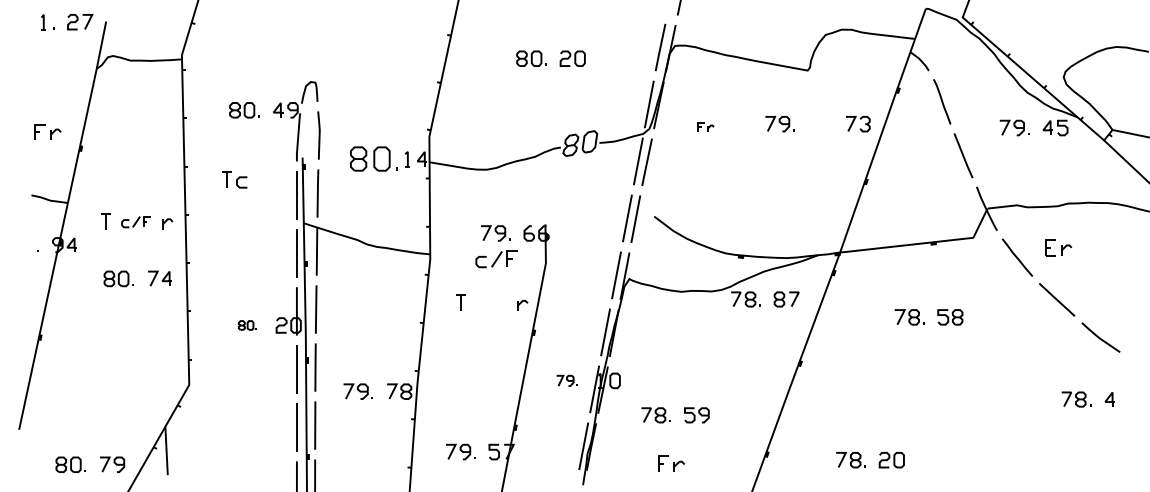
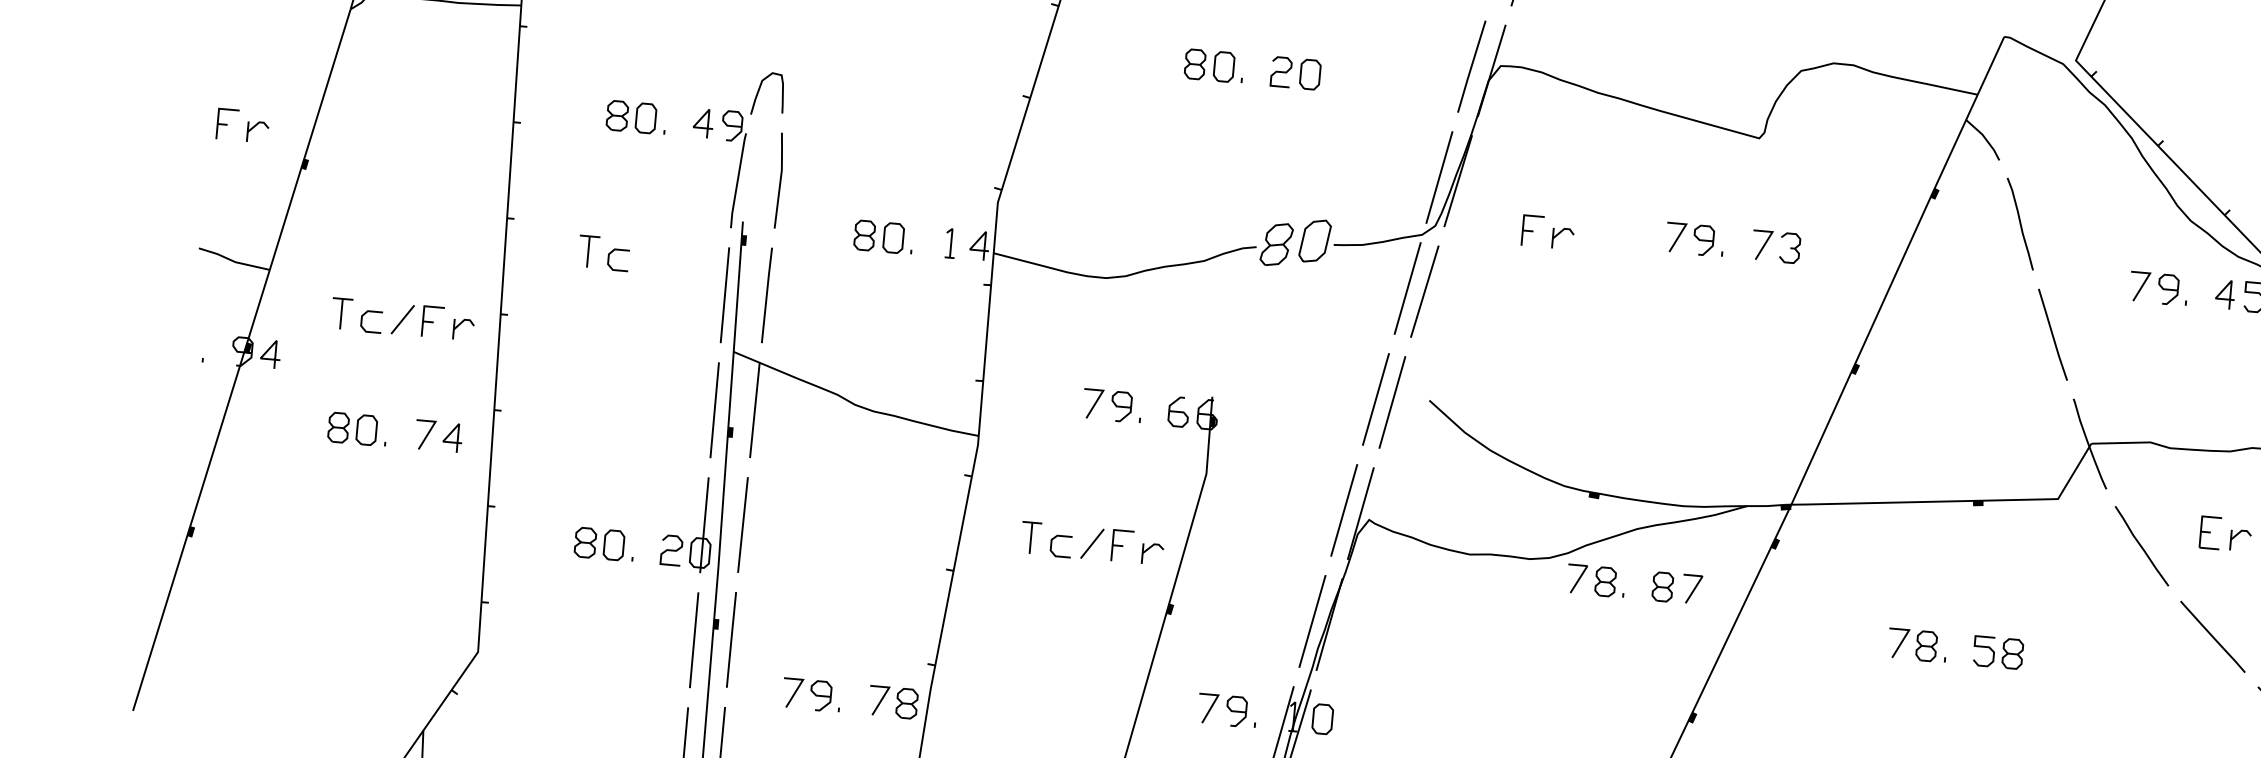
part: (858, 124) -> (1777, 247), moved
part: (705, 126) -> (1546, 231), size x1.67
part: (373, 159) -> (883, 237), size x0.62
part: (135, 221) -> (400, 318), size x1.43
part: (496, 259) -> (1091, 544), moved
part: (247, 325) -> (604, 544), size x1.67
part: (566, 380) -> (1226, 709), size x1.43

